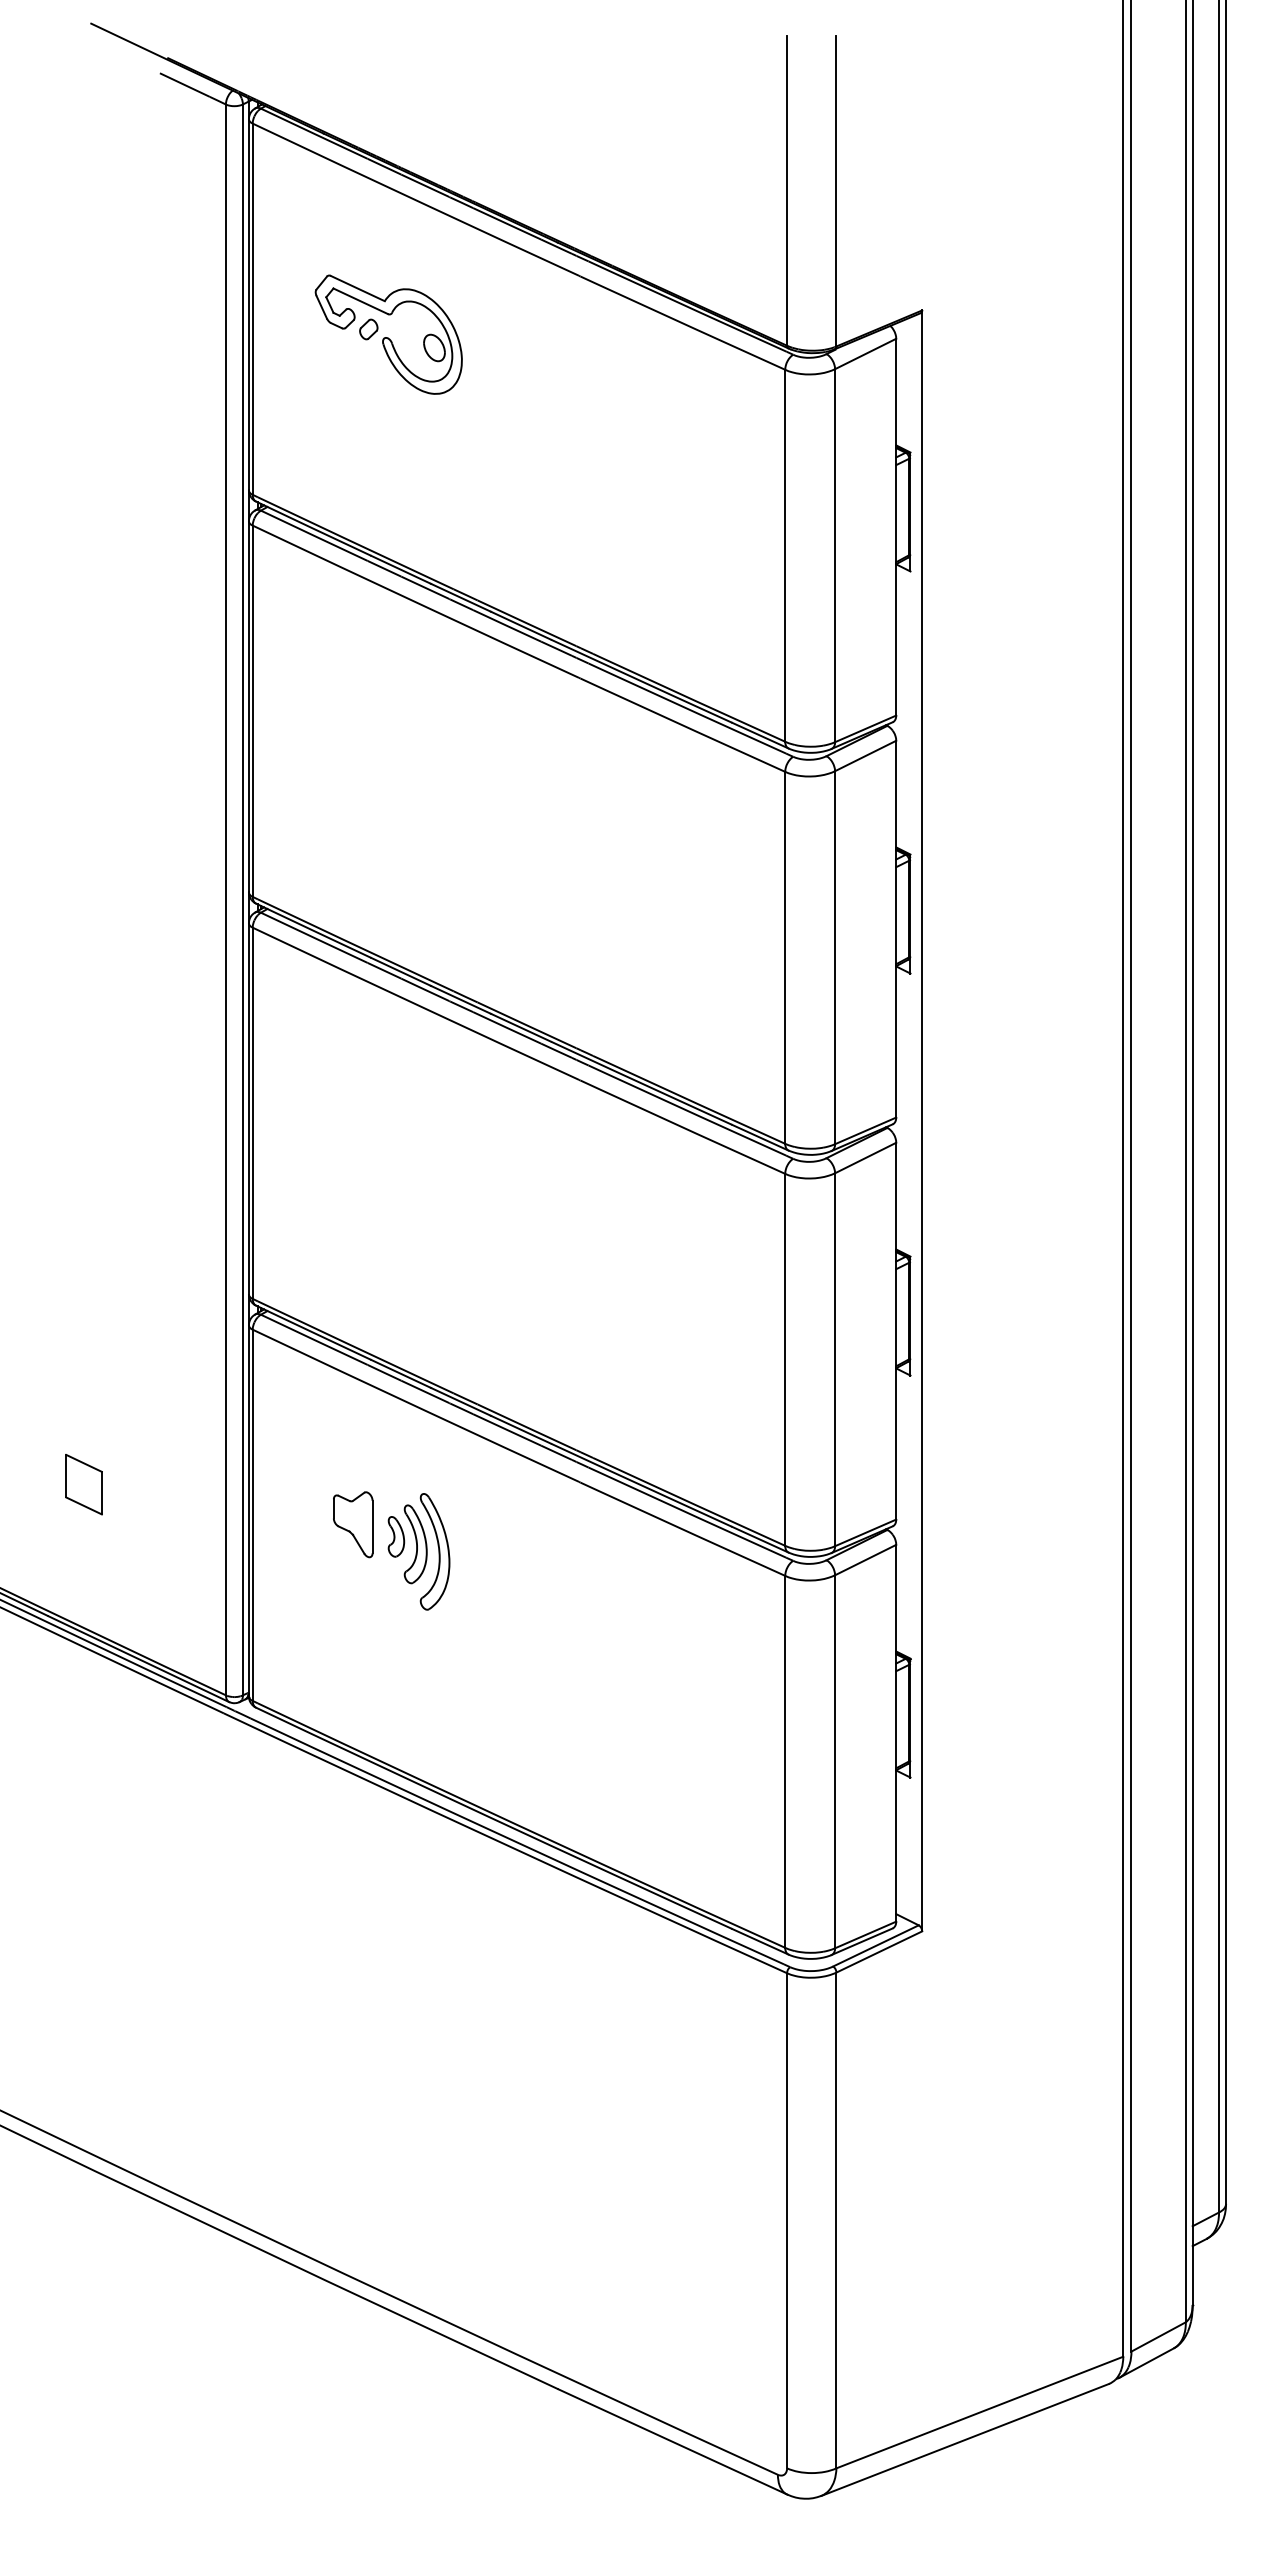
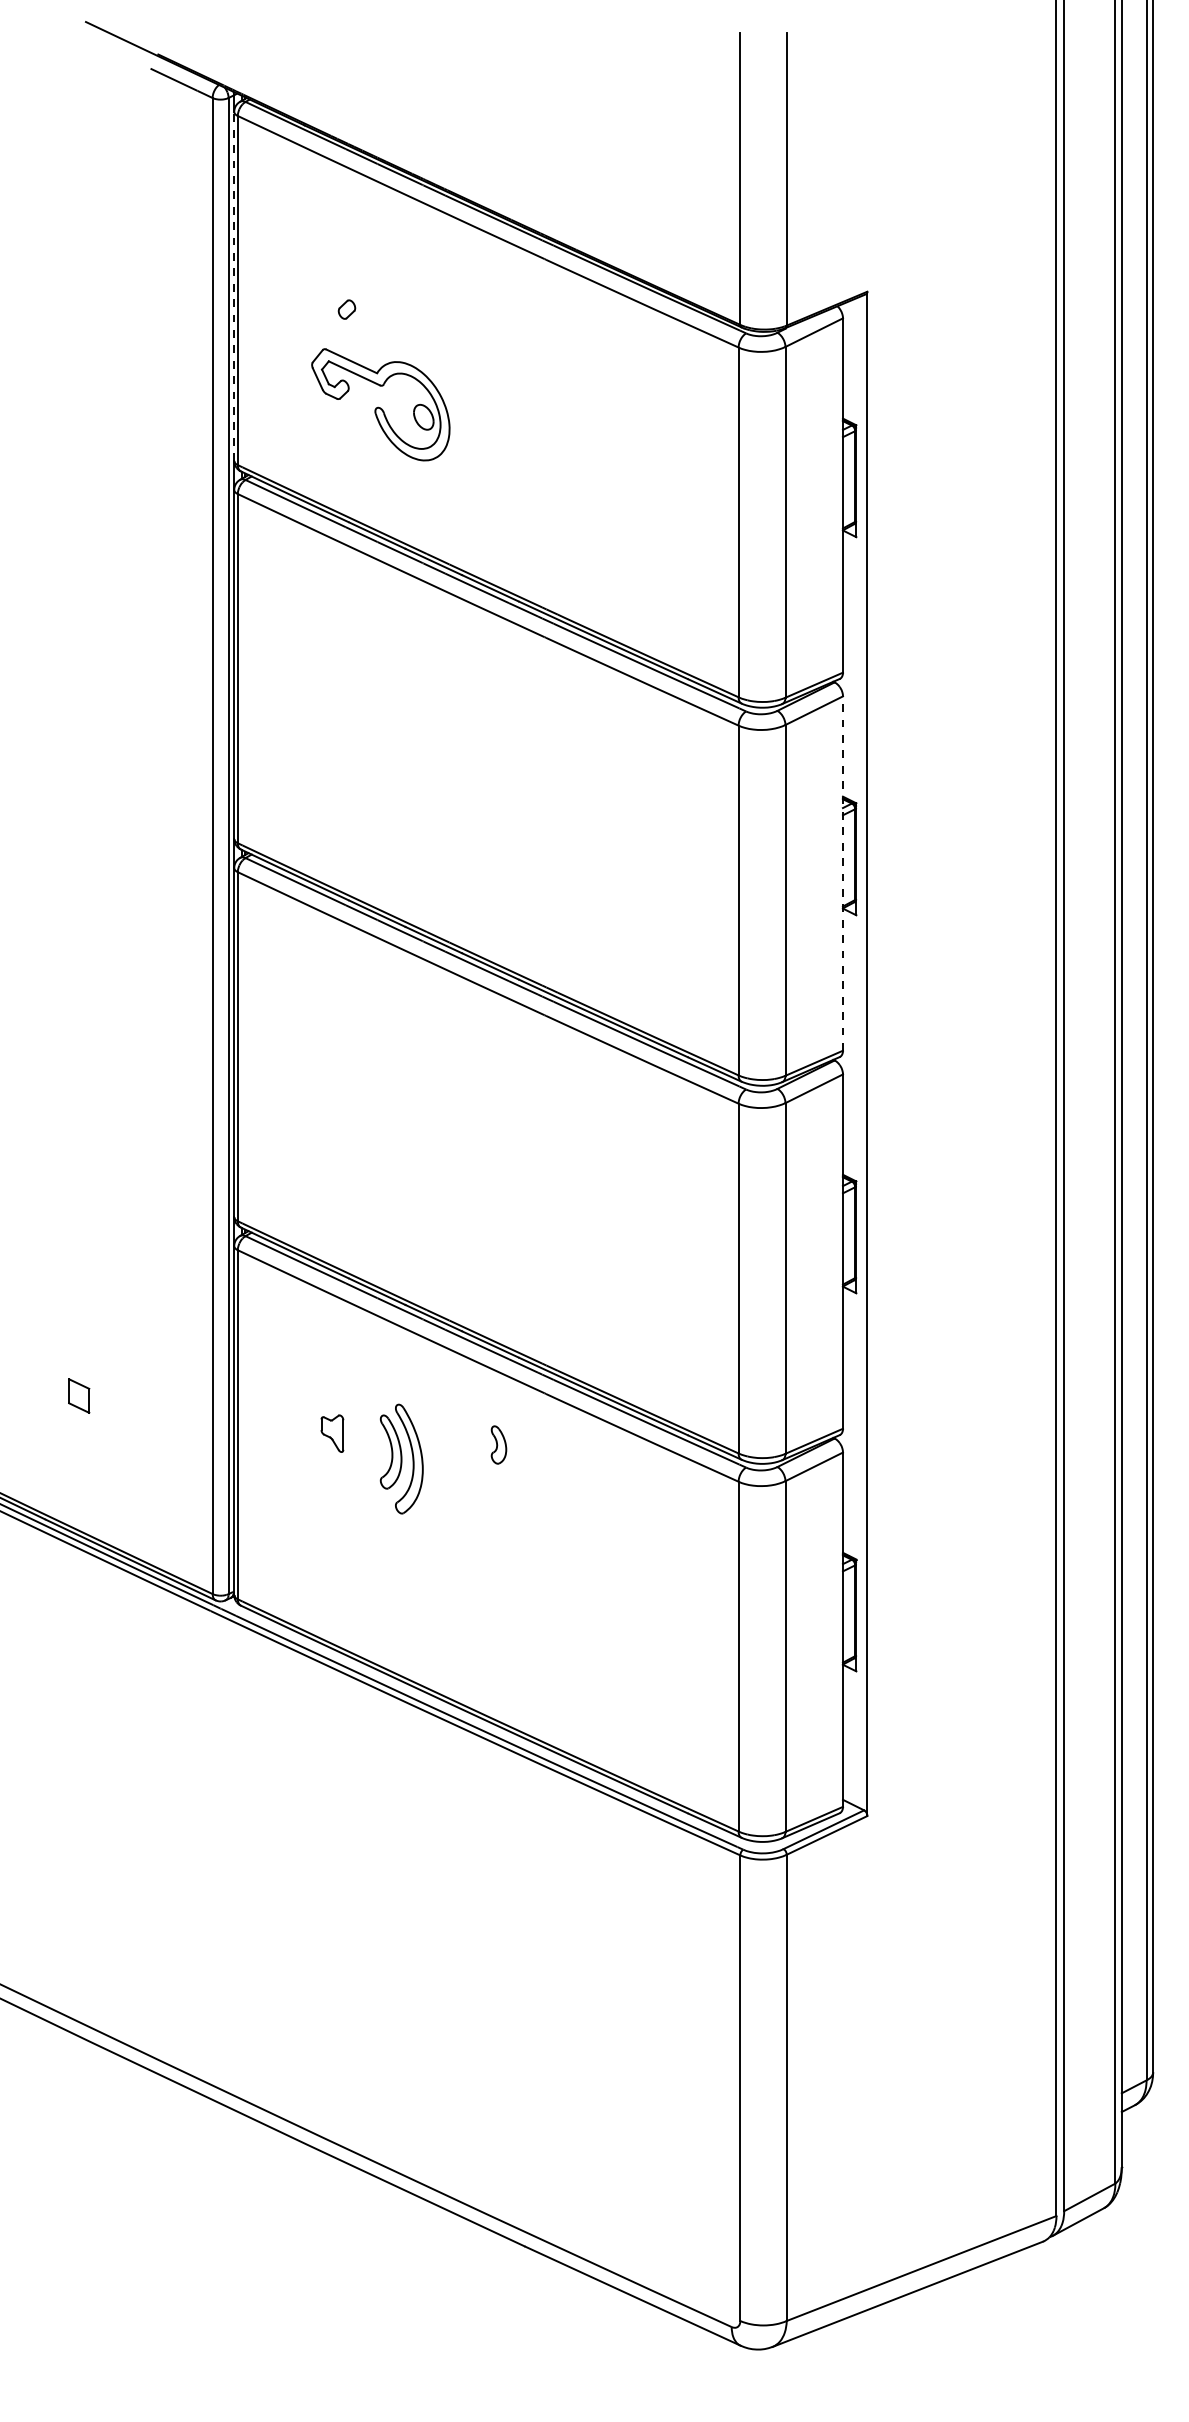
line: (248, 304) -> (233, 286), solid -> dashed
part: (388, 334) -> (380, 404), moved
line: (896, 928) -> (843, 872), solid -> dashed
part: (83, 1484) -> (78, 1395), size x0.6
part: (353, 1524) -> (332, 1433), size x0.6
part: (396, 1536) -> (499, 1444), moved

